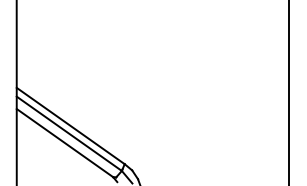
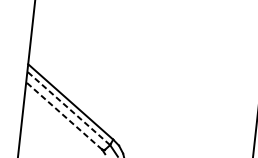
line: (68, 133) -> (68, 108), solid -> dashed
line: (64, 142) -> (63, 115), solid -> dashed

